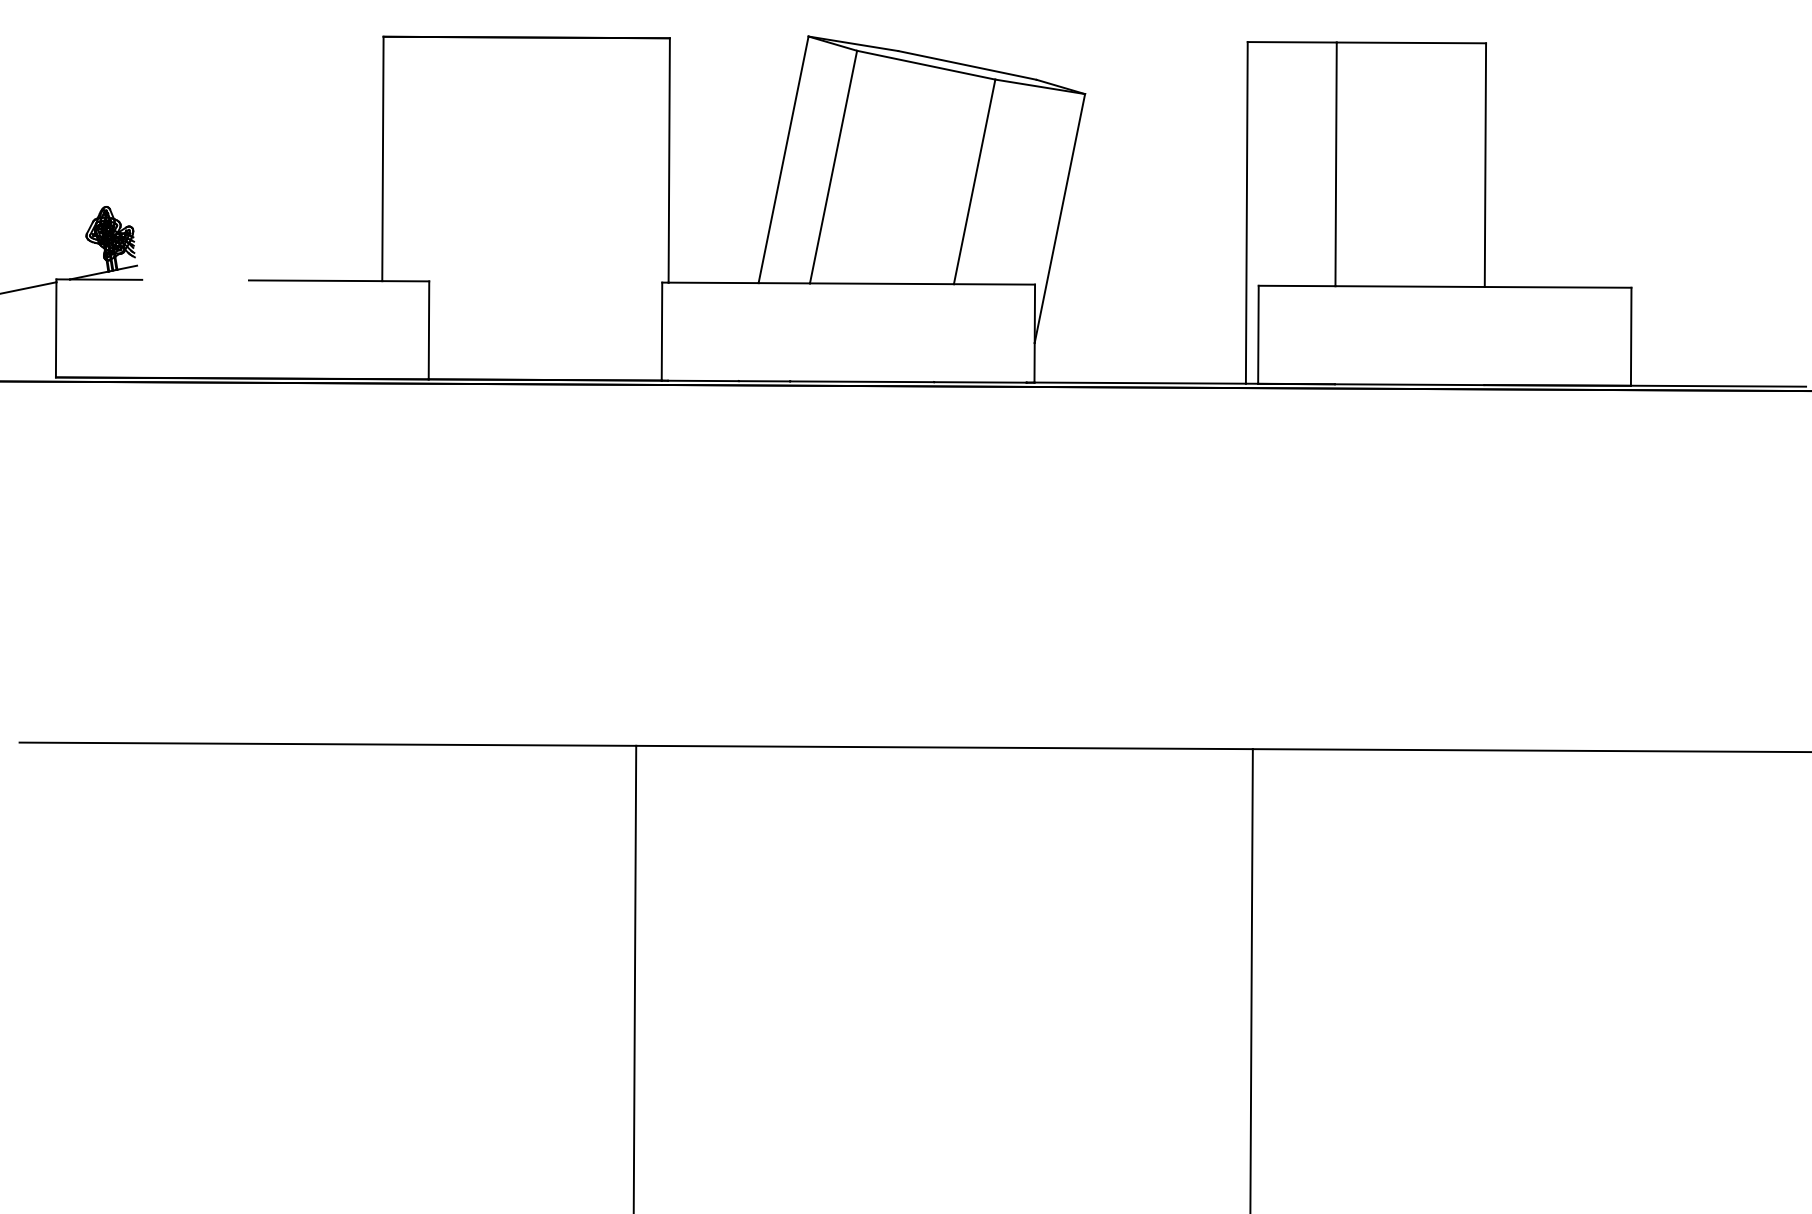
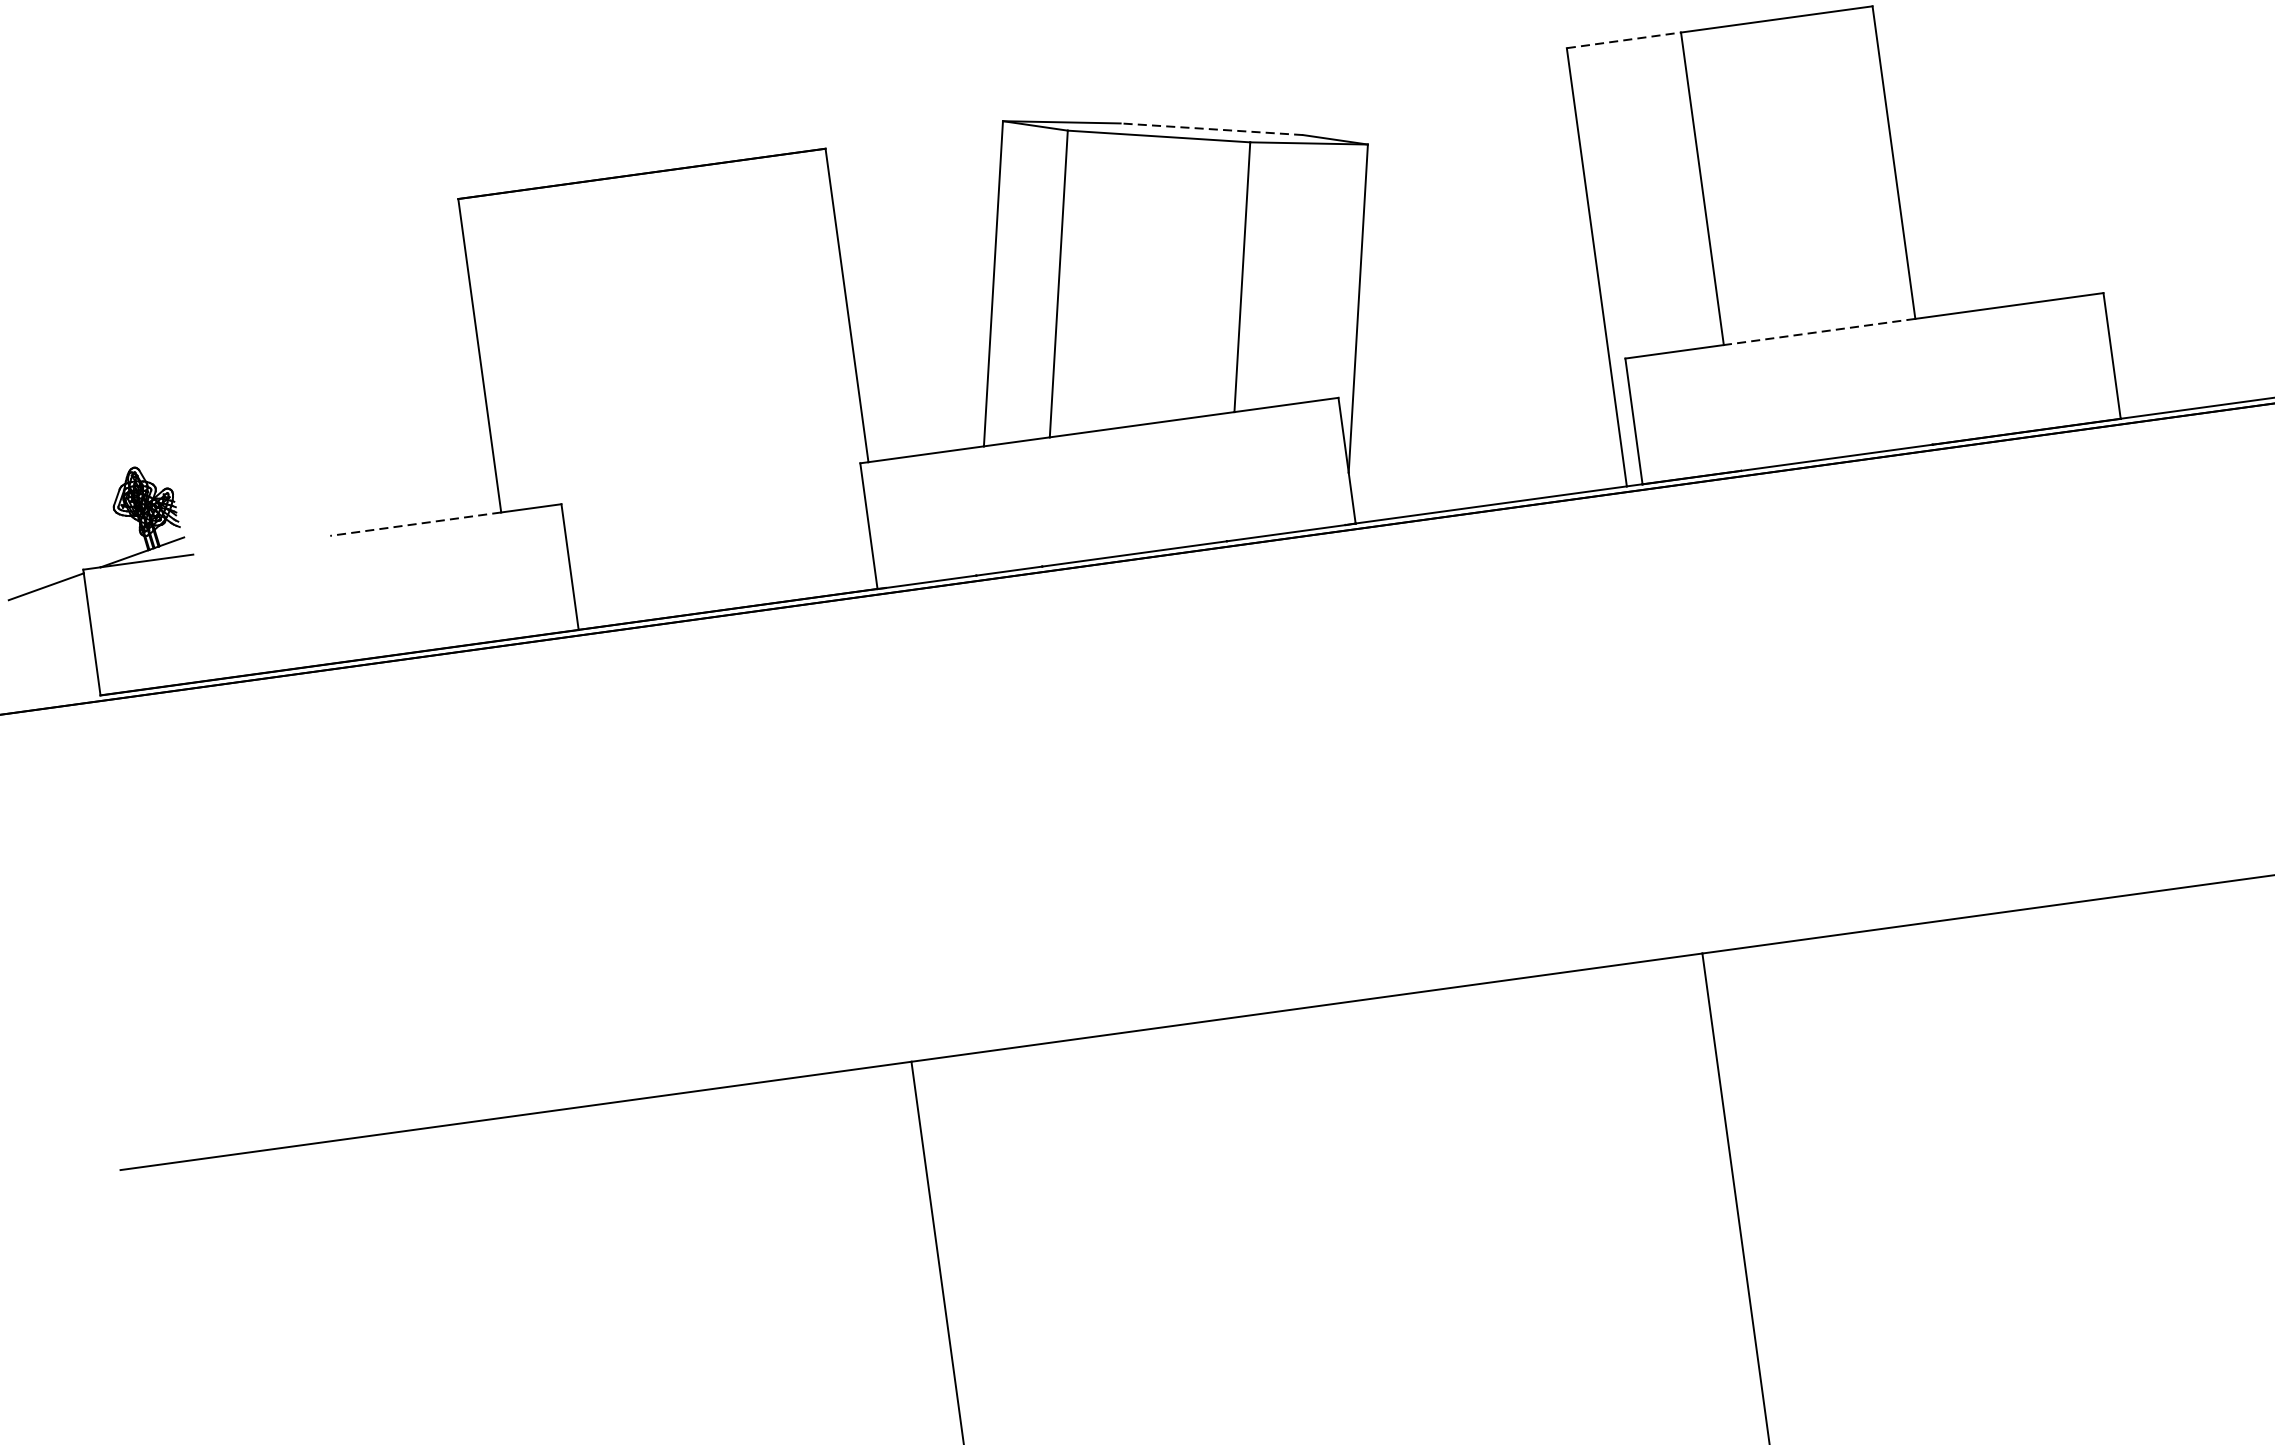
line: (1292, 42) -> (1624, 40), solid -> dashed
line: (967, 65) -> (1211, 129), solid -> dashed
line: (315, 280) -> (415, 523), solid -> dashed
line: (1410, 286) -> (1820, 331), solid -> dashed

